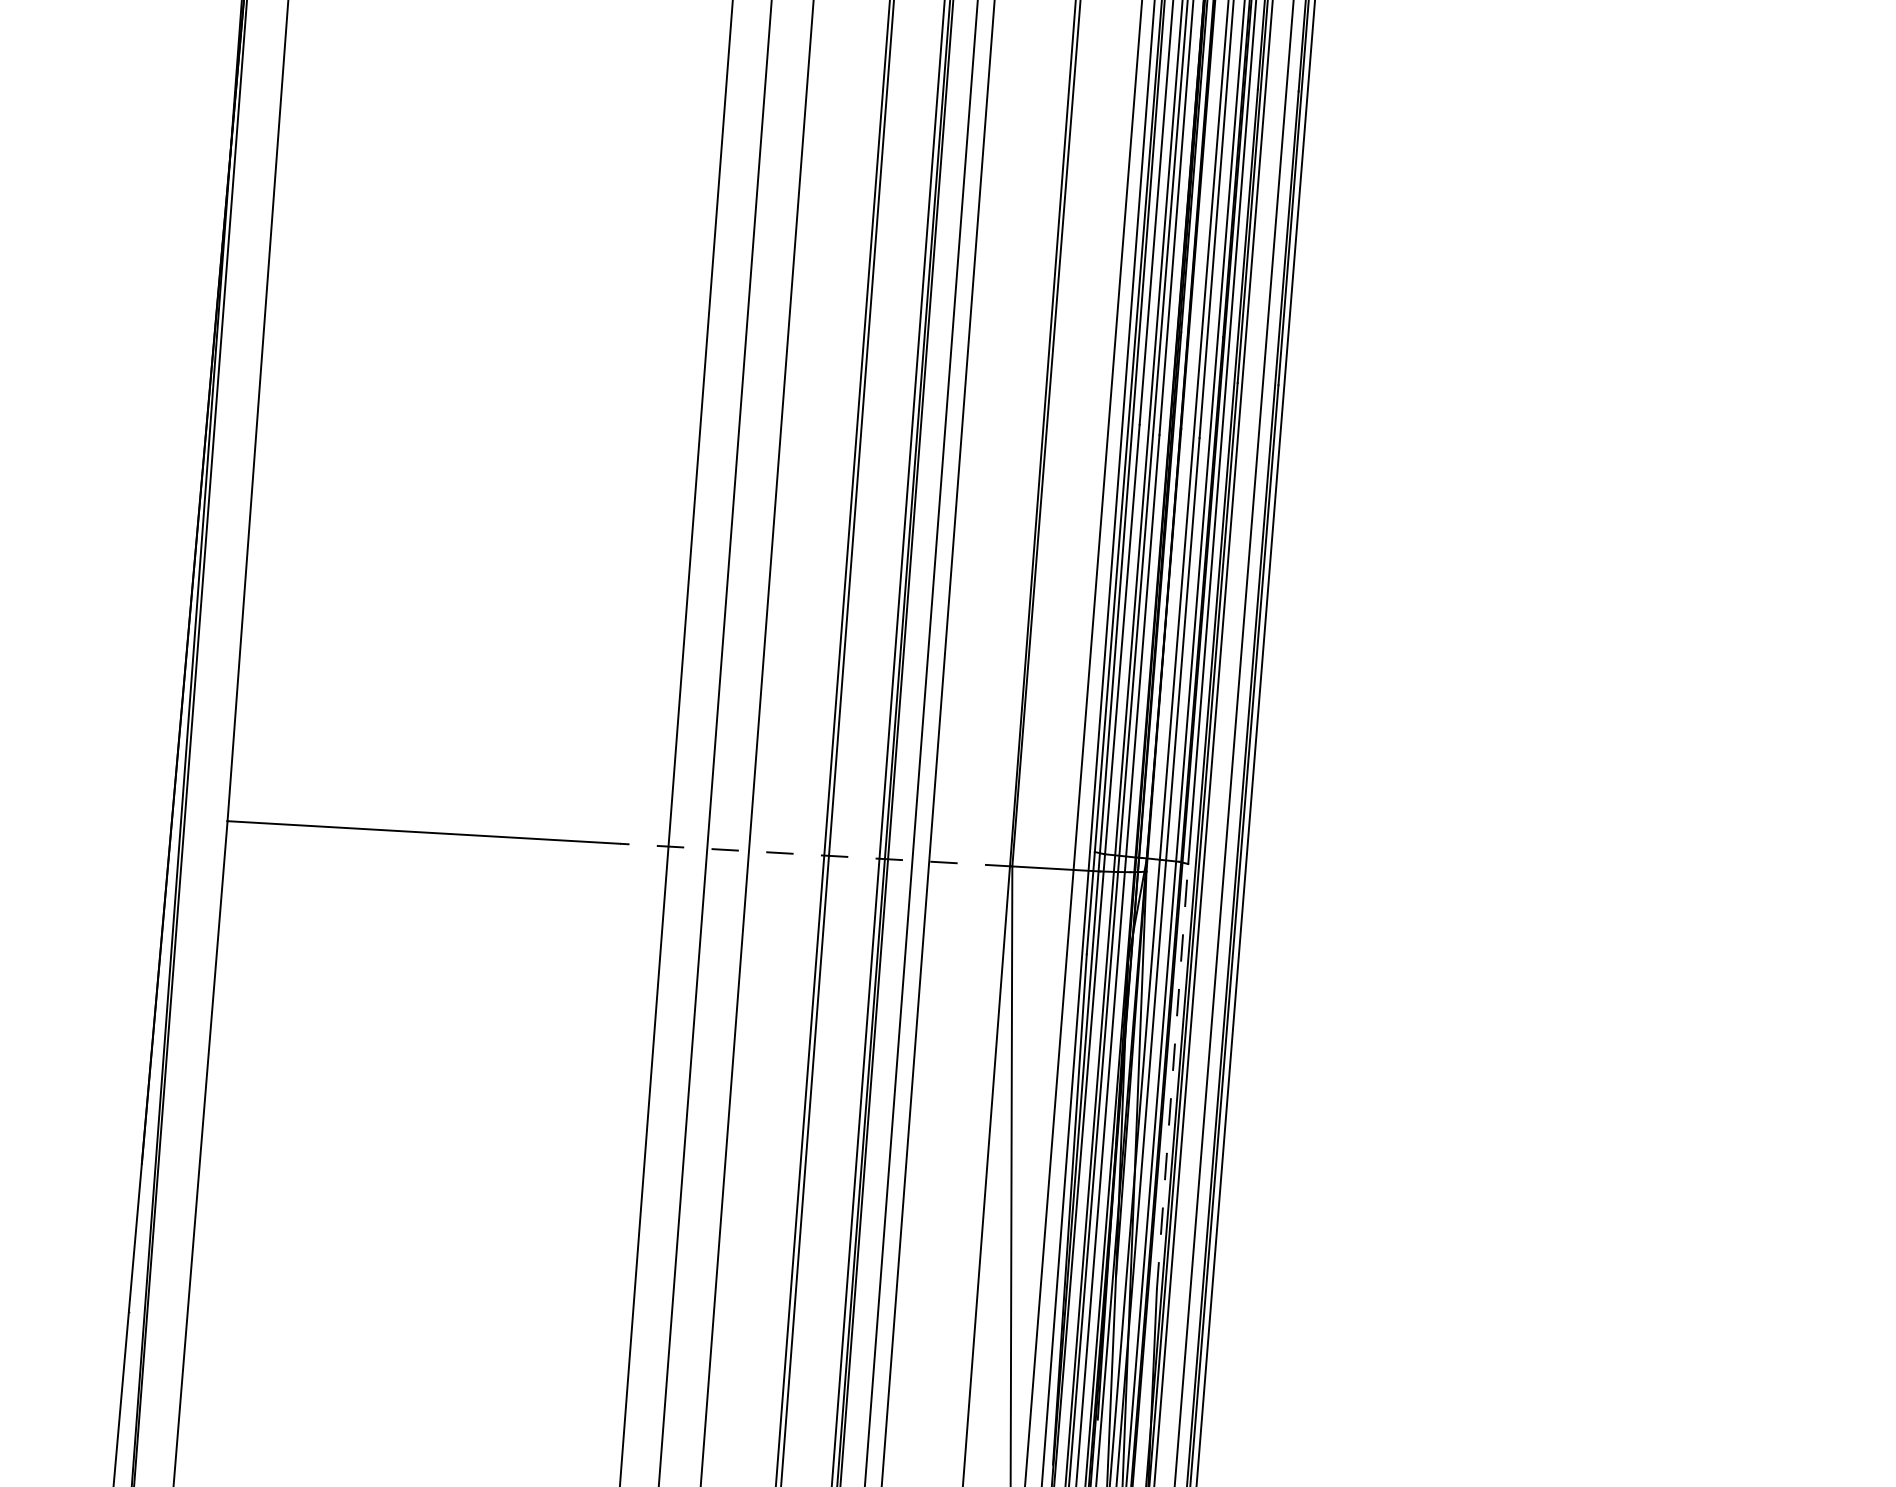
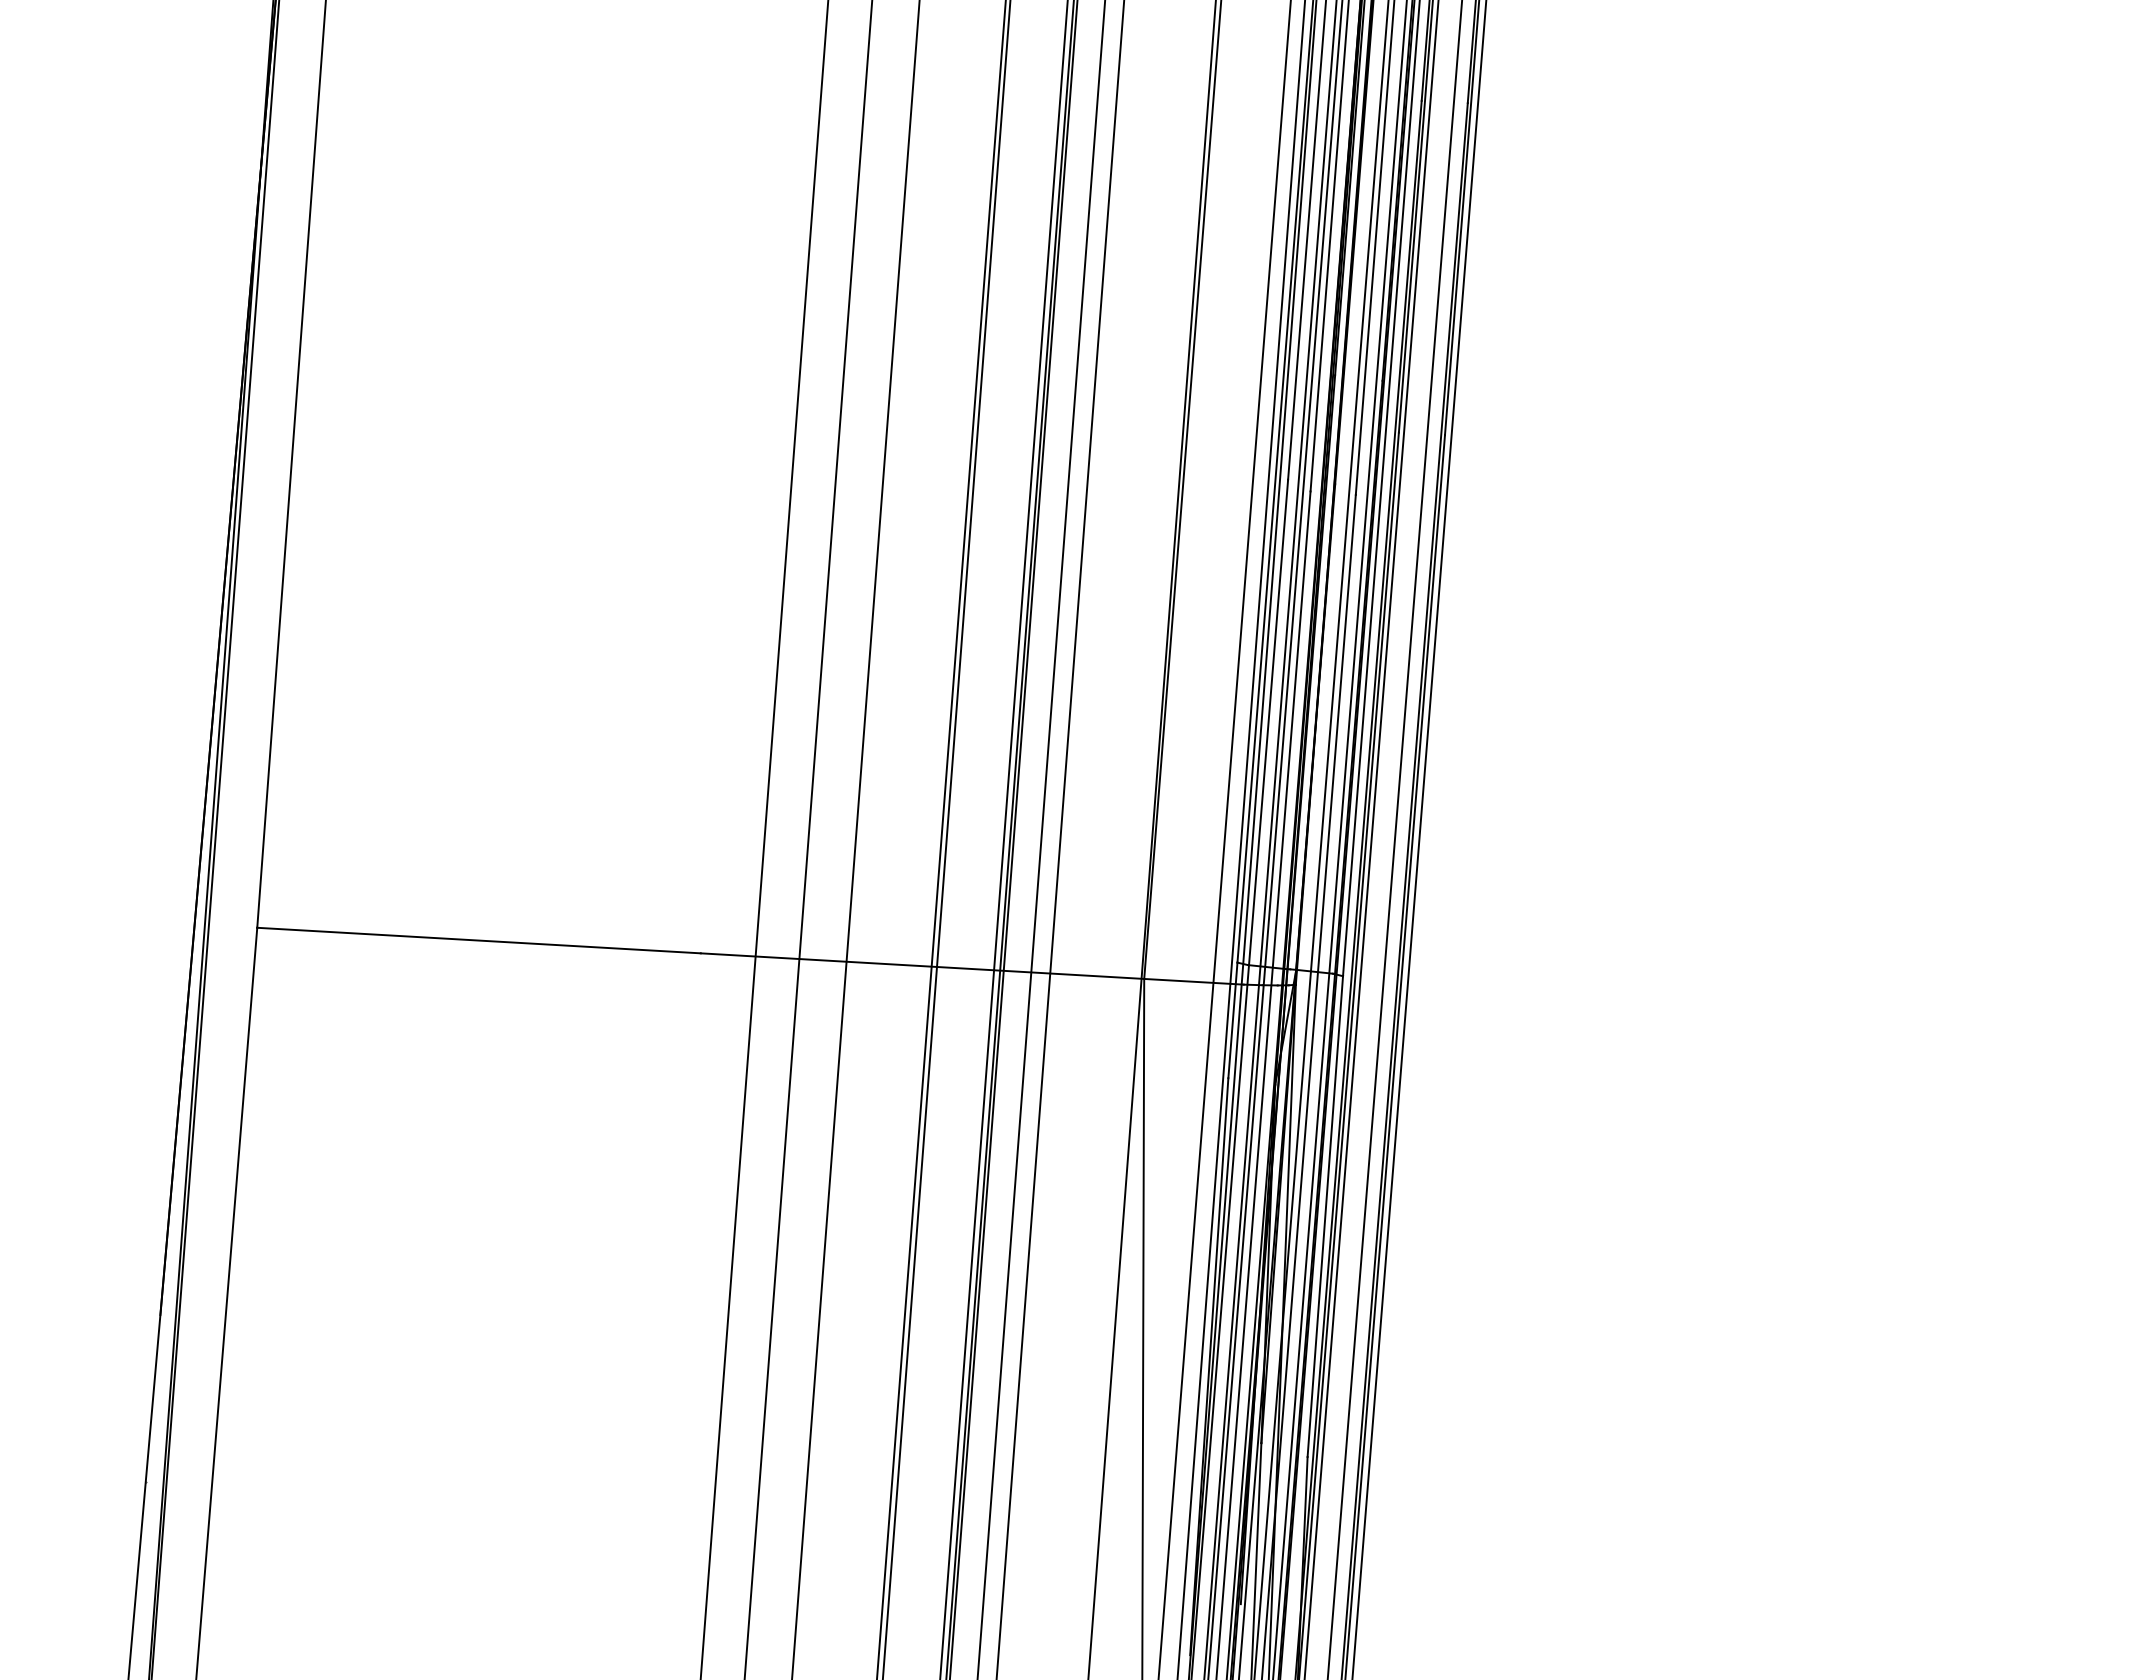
line: (816, 855) -> (922, 966), dashed -> solid
line: (1172, 1076) -> (1325, 1216), dashed -> solid

